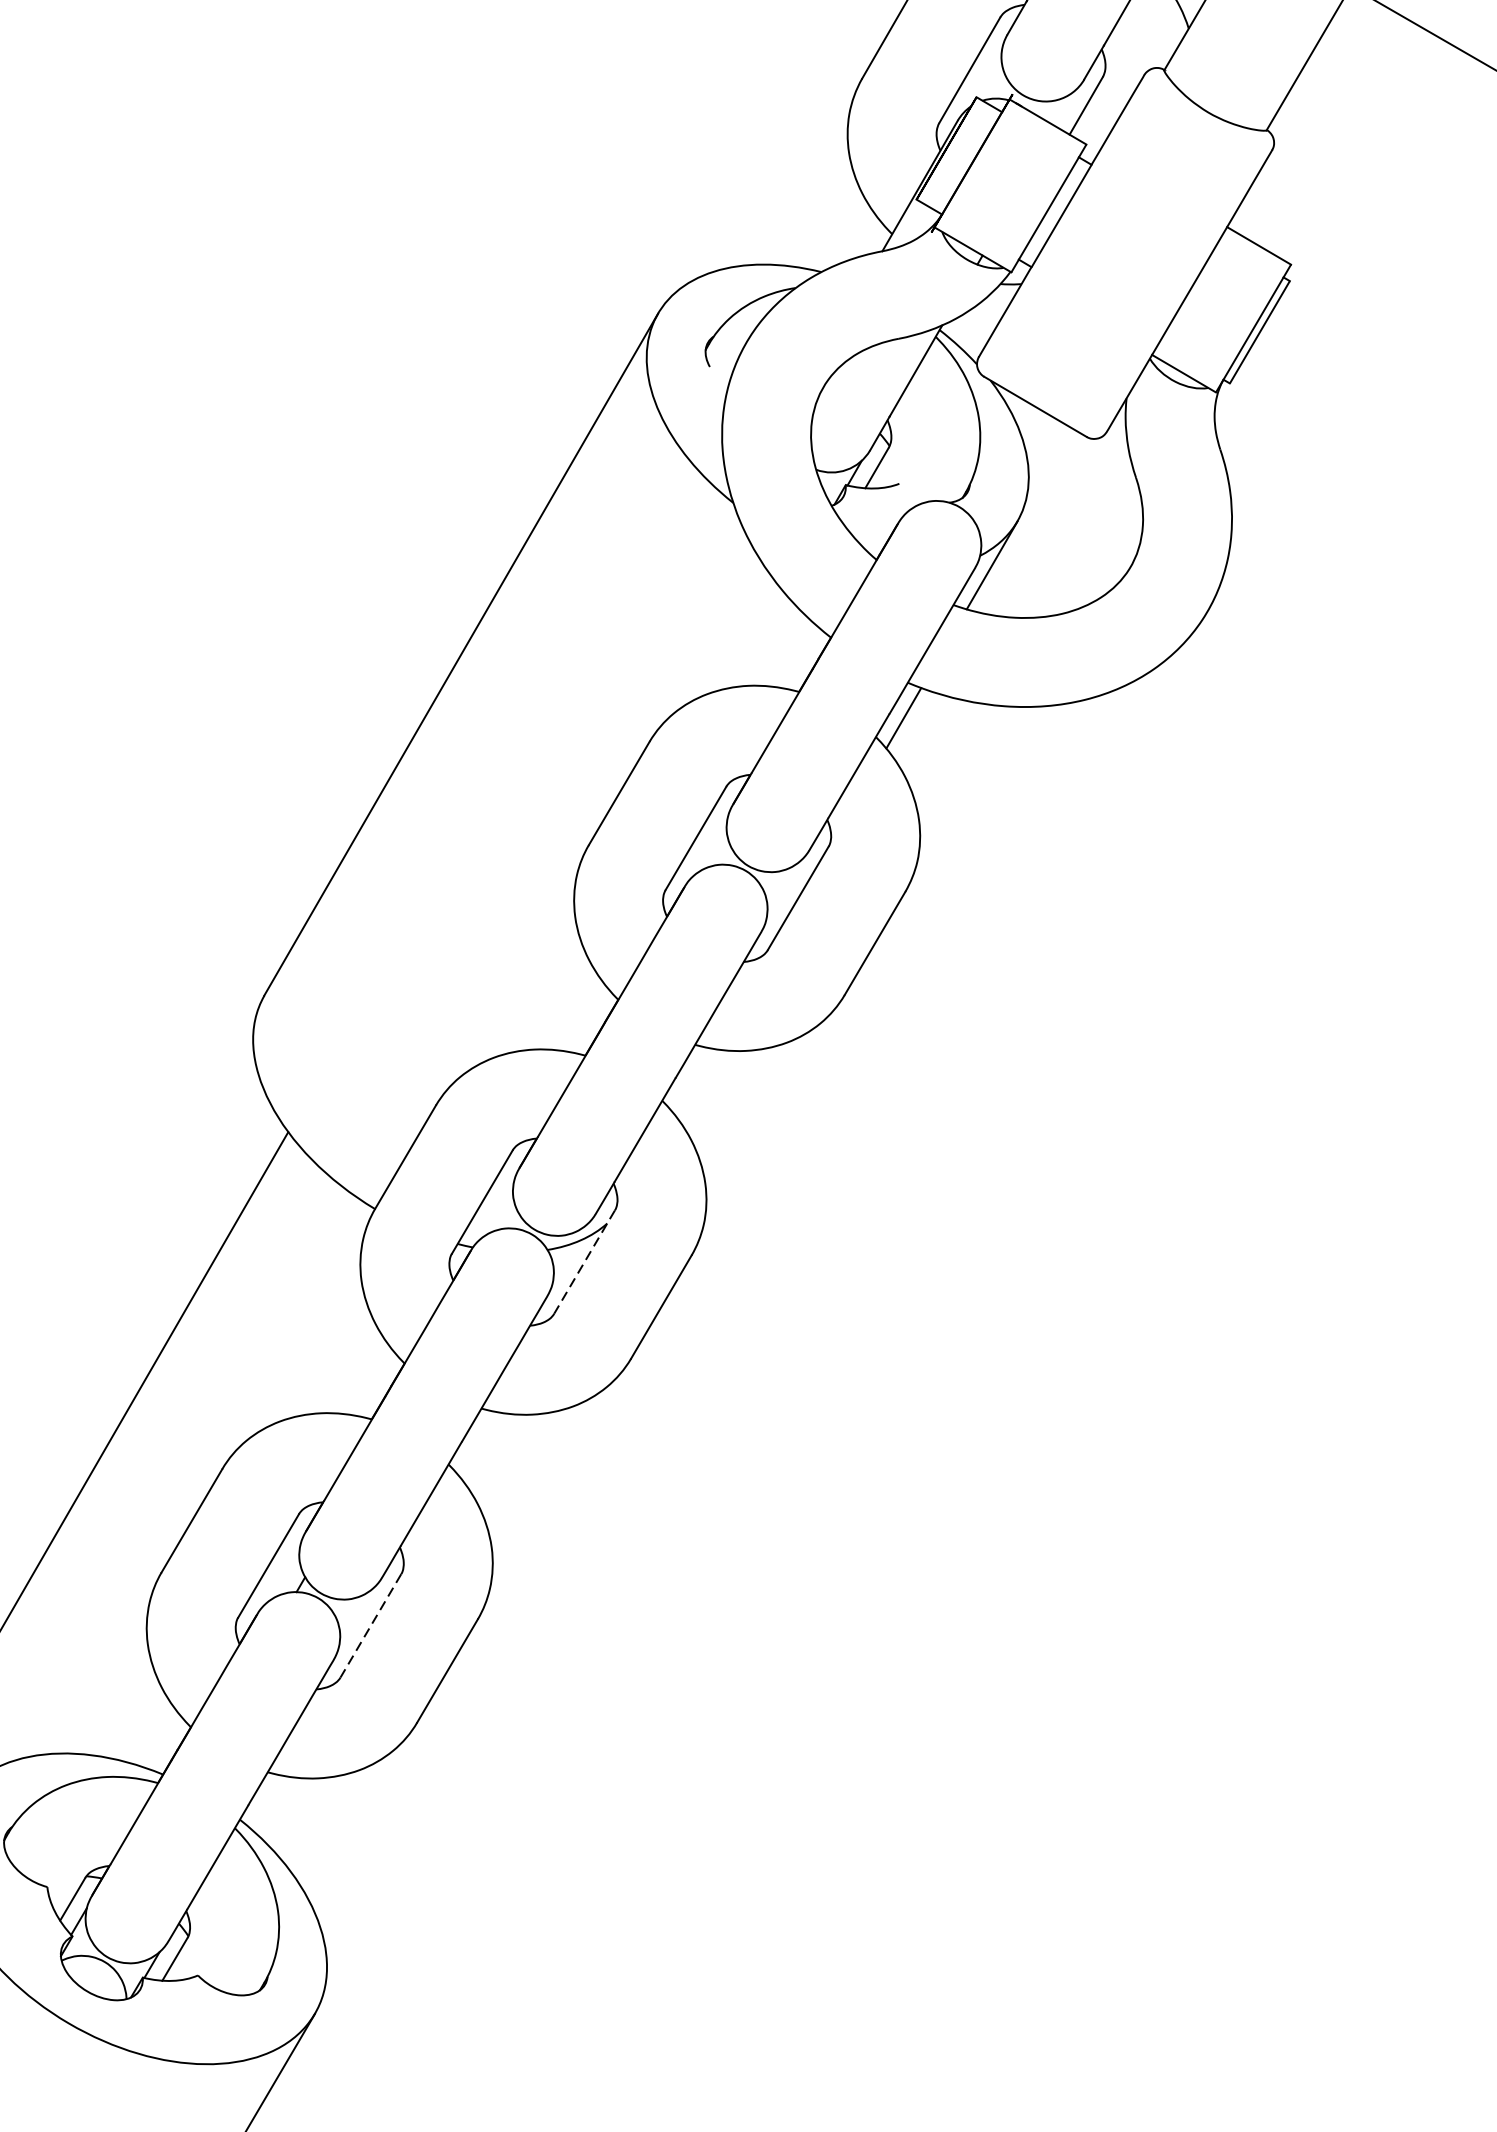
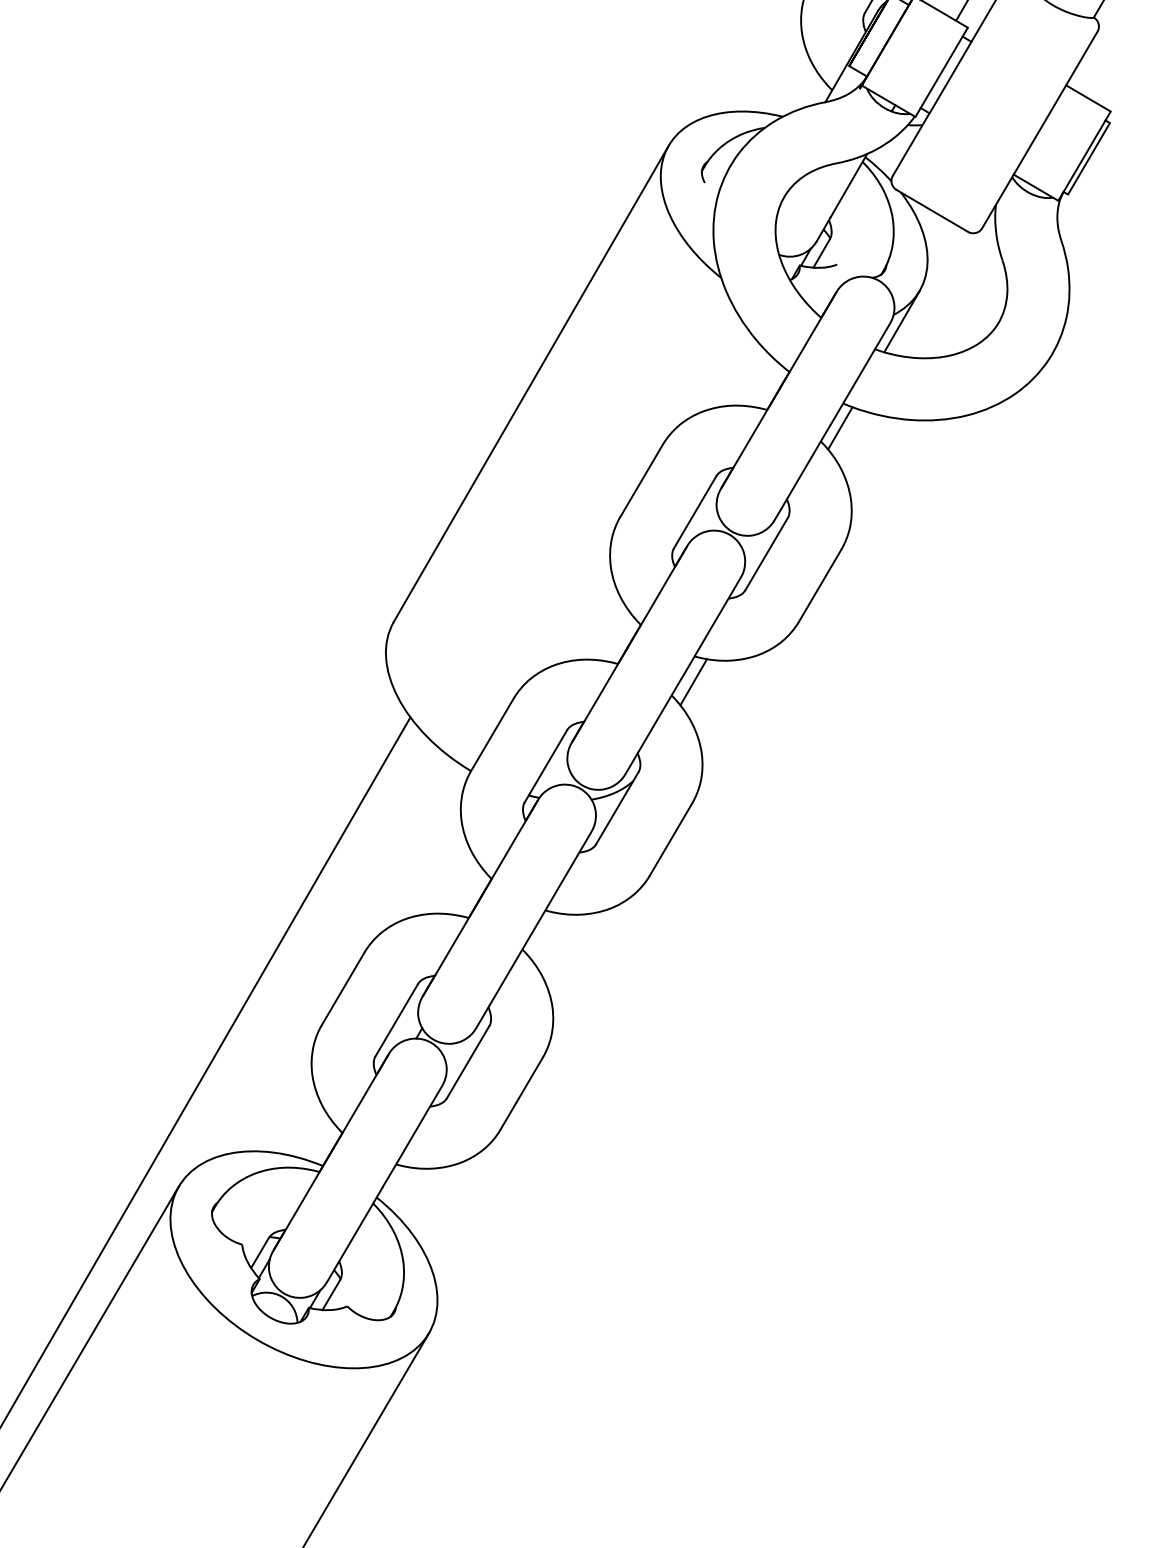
line: (693, 1082) -> (693, 682), added
line: (584, 1262) -> (617, 808), dashed -> solid
line: (371, 1626) -> (468, 1062), dashed -> solid

